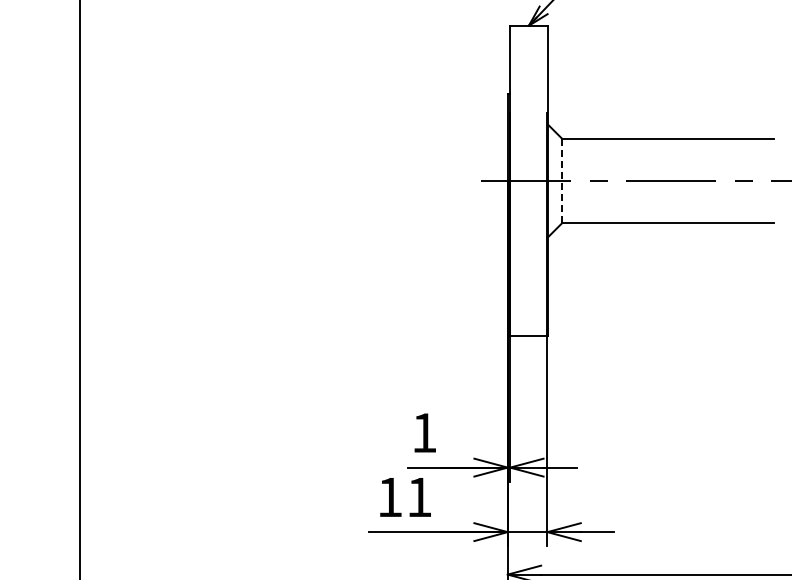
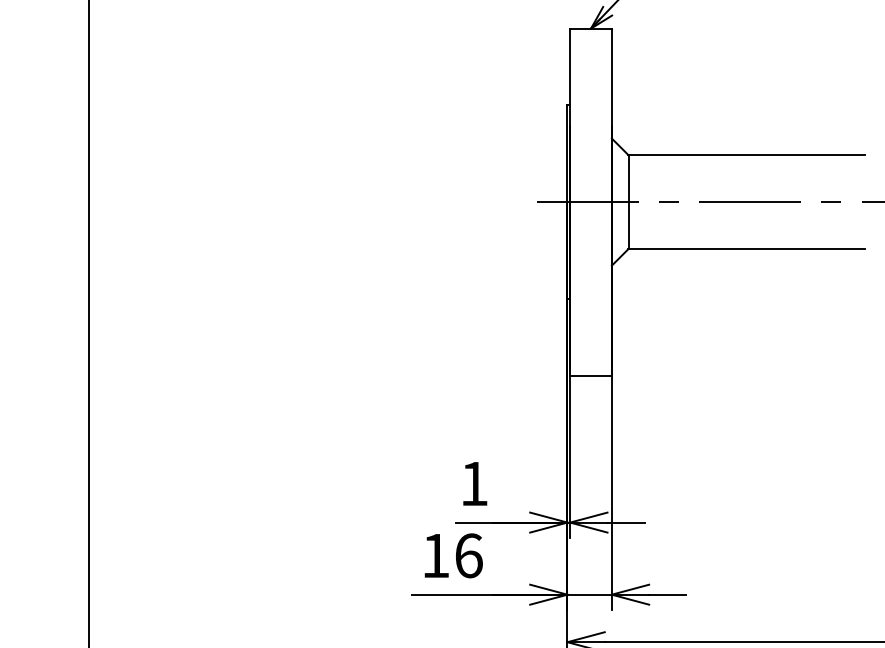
line: (562, 180) -> (628, 201), dashed -> solid
text: (420, 497) -> (469, 555), 11 -> 16

